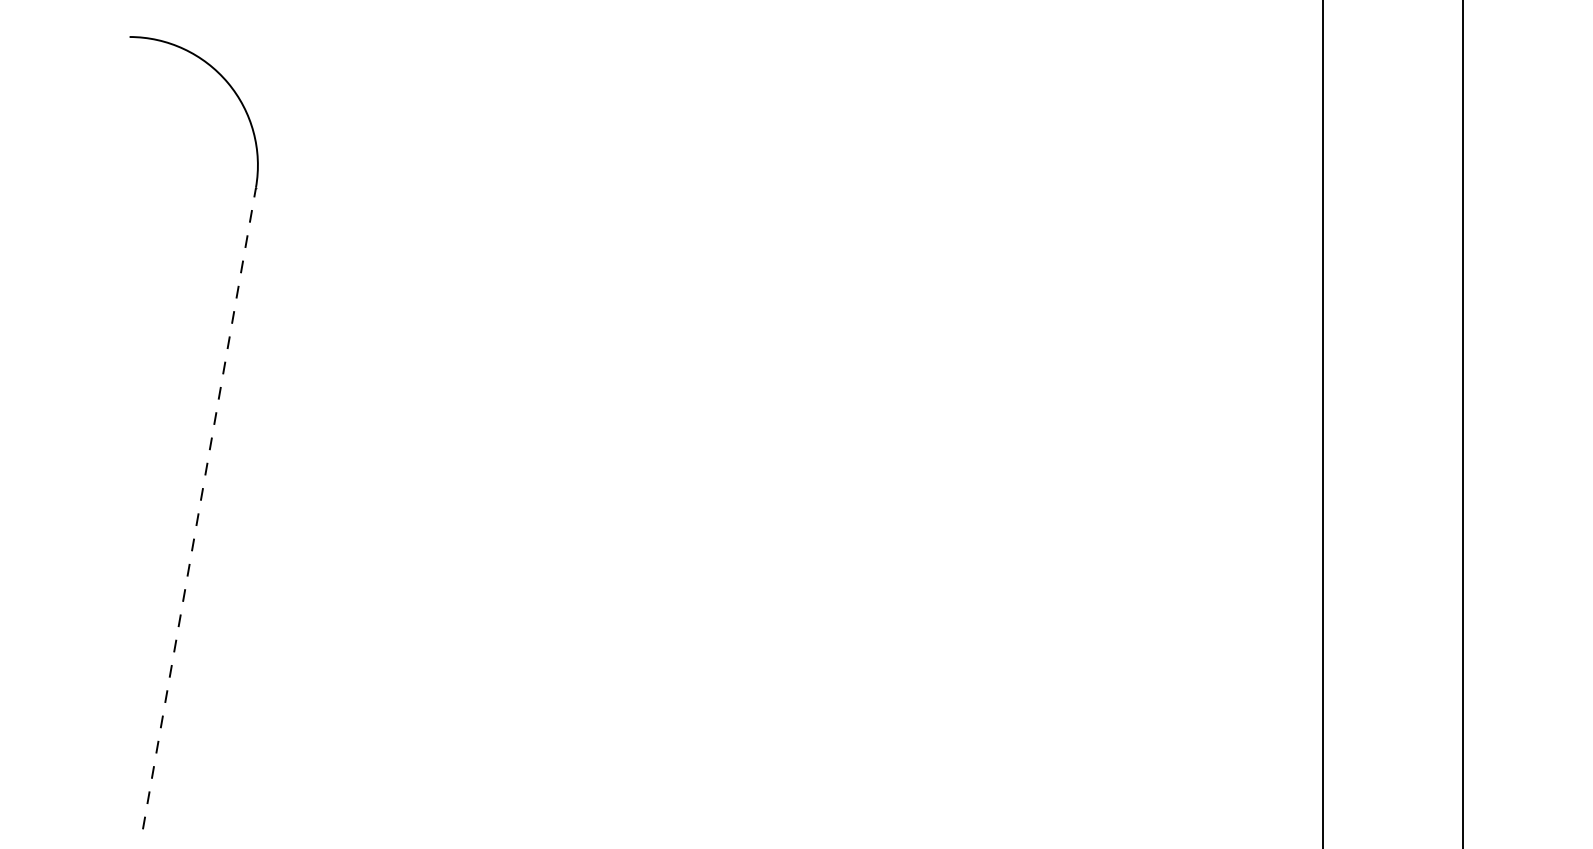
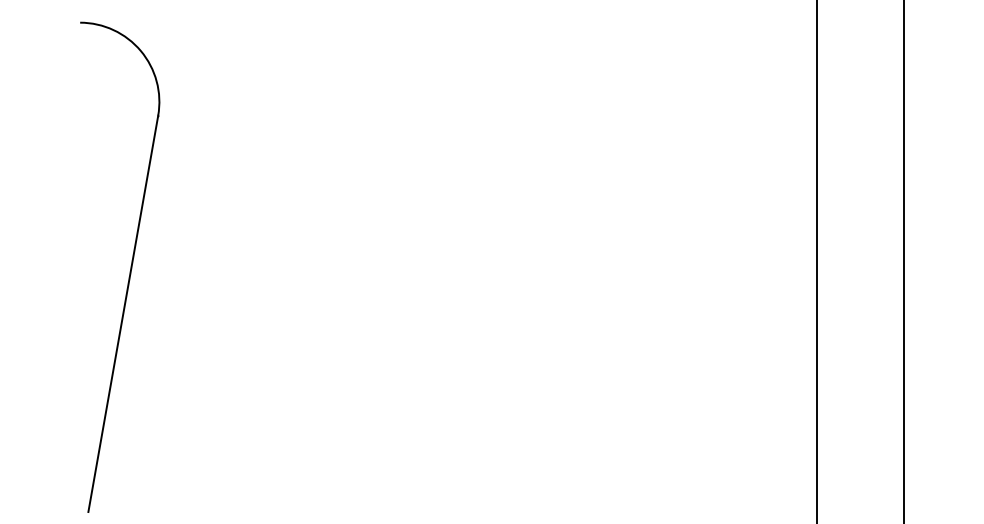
line: (199, 507) -> (123, 313), dashed -> solid

